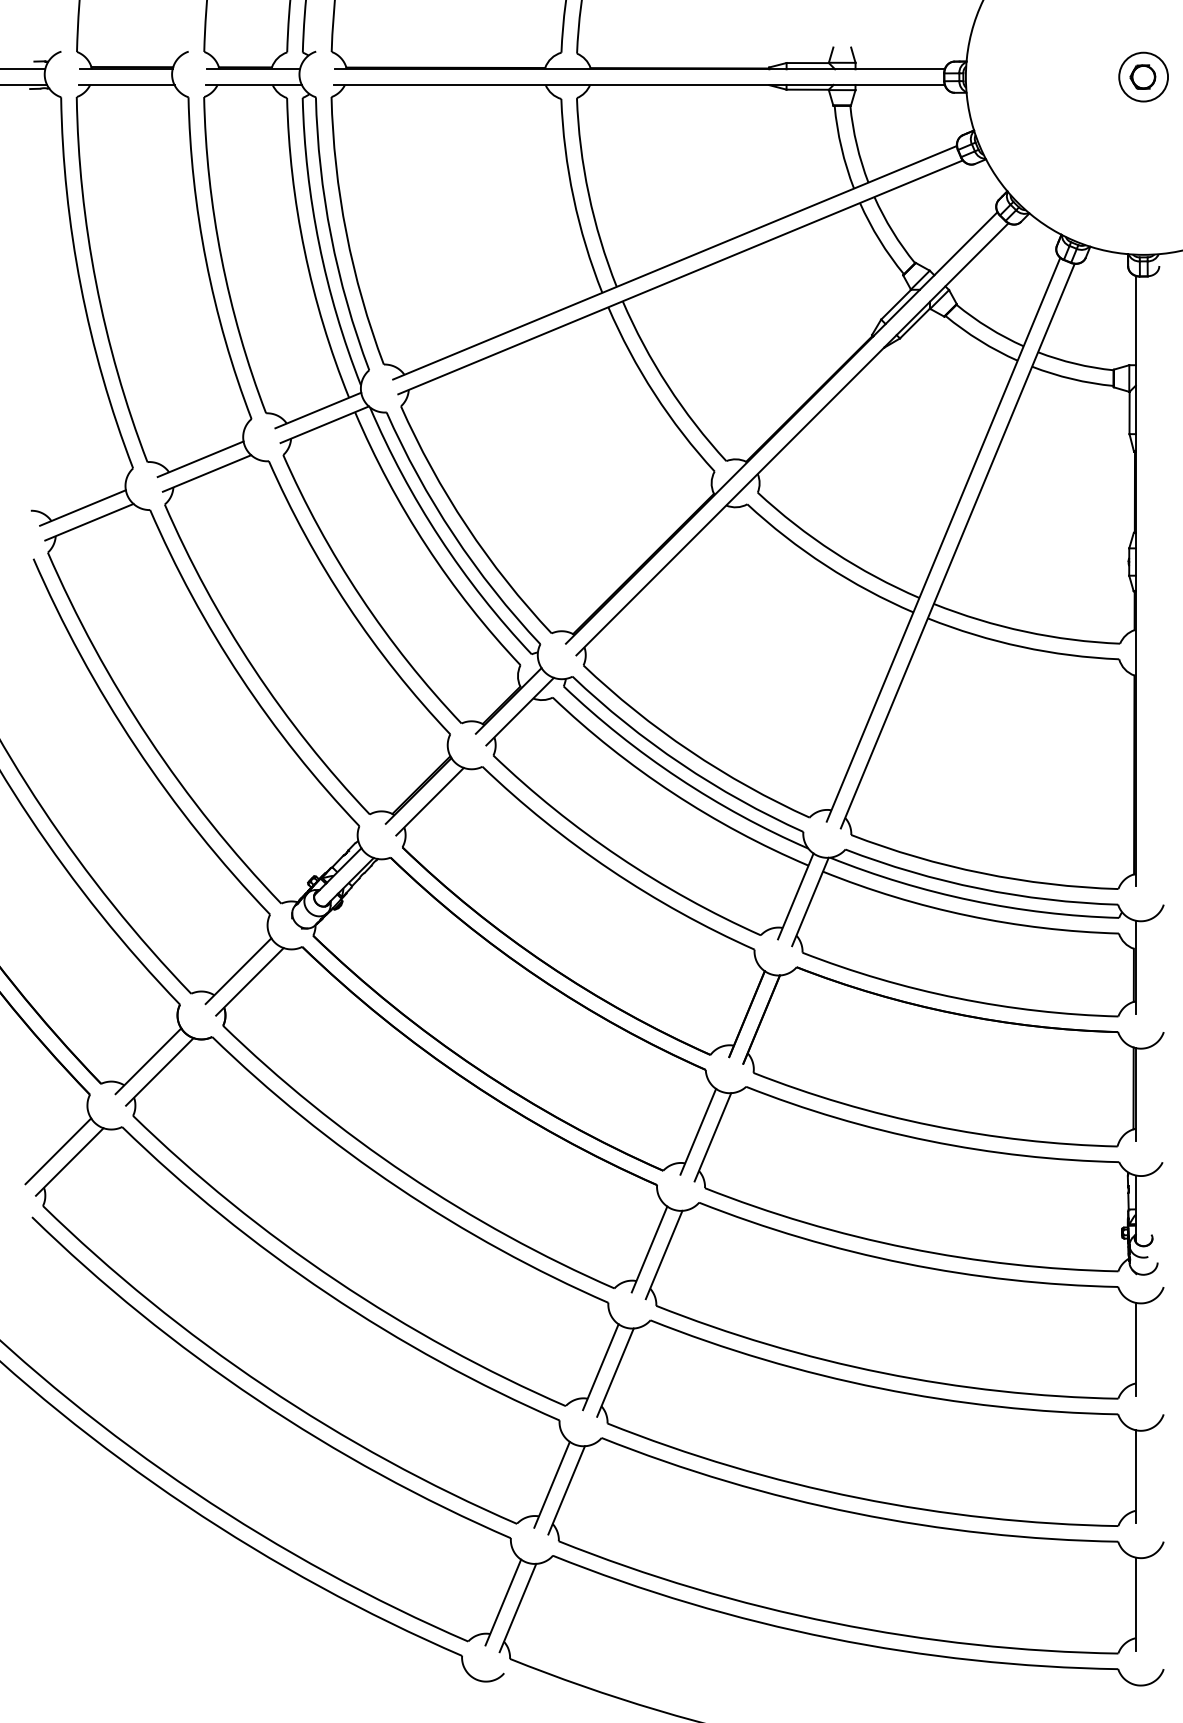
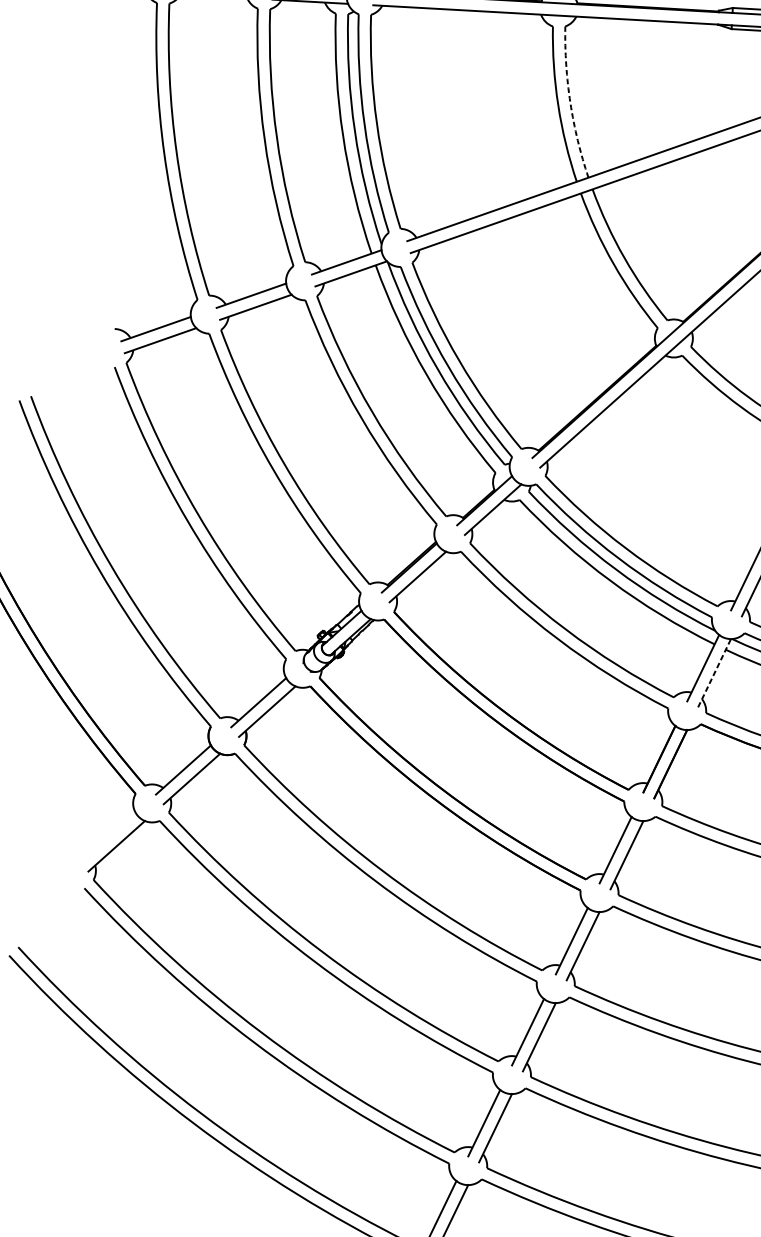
arc: (588, 194) -> (570, 103), solid -> dashed
line: (810, 901) -> (714, 672), solid -> dashed
line: (58, 1151) -> (108, 837), removed

